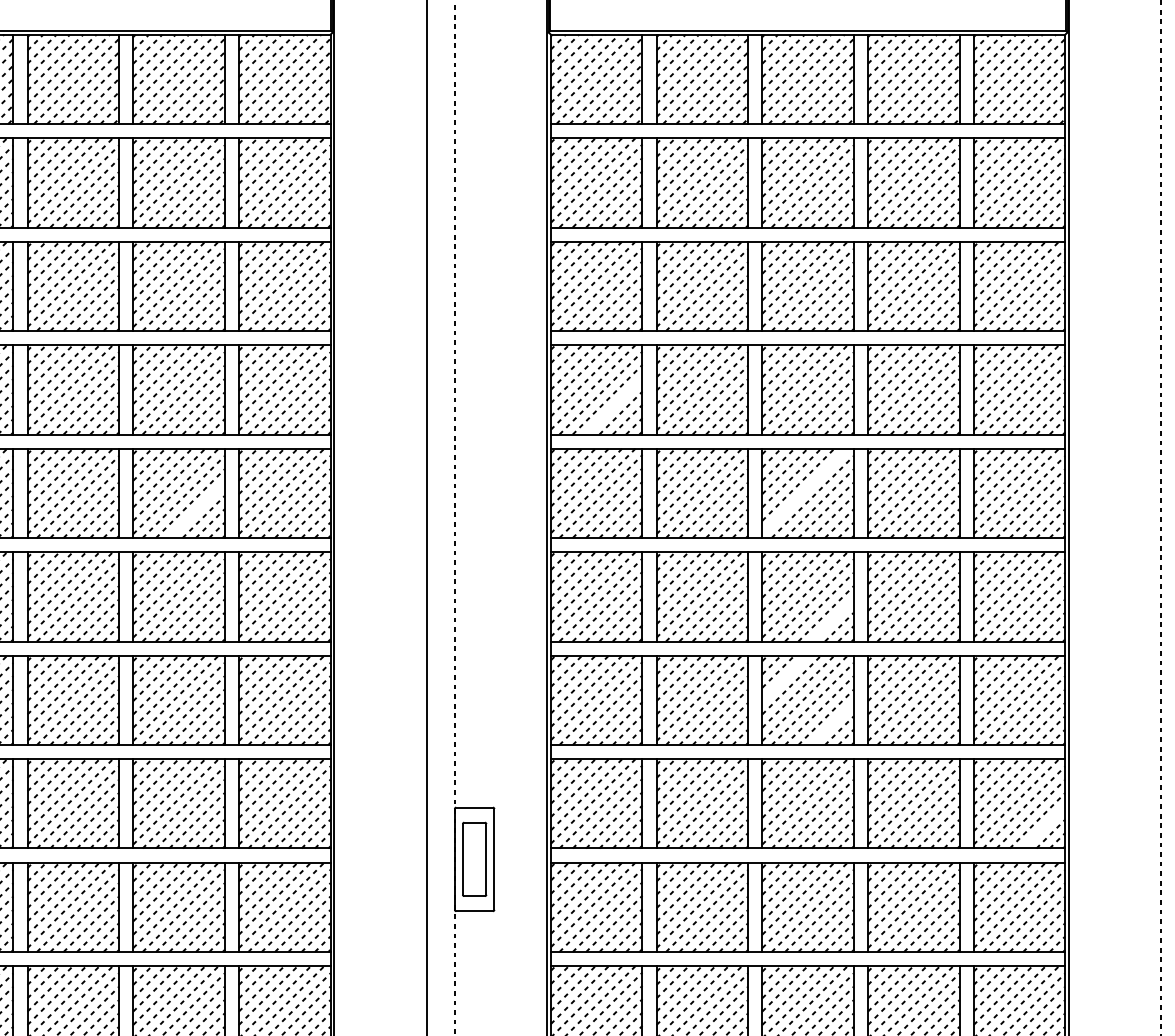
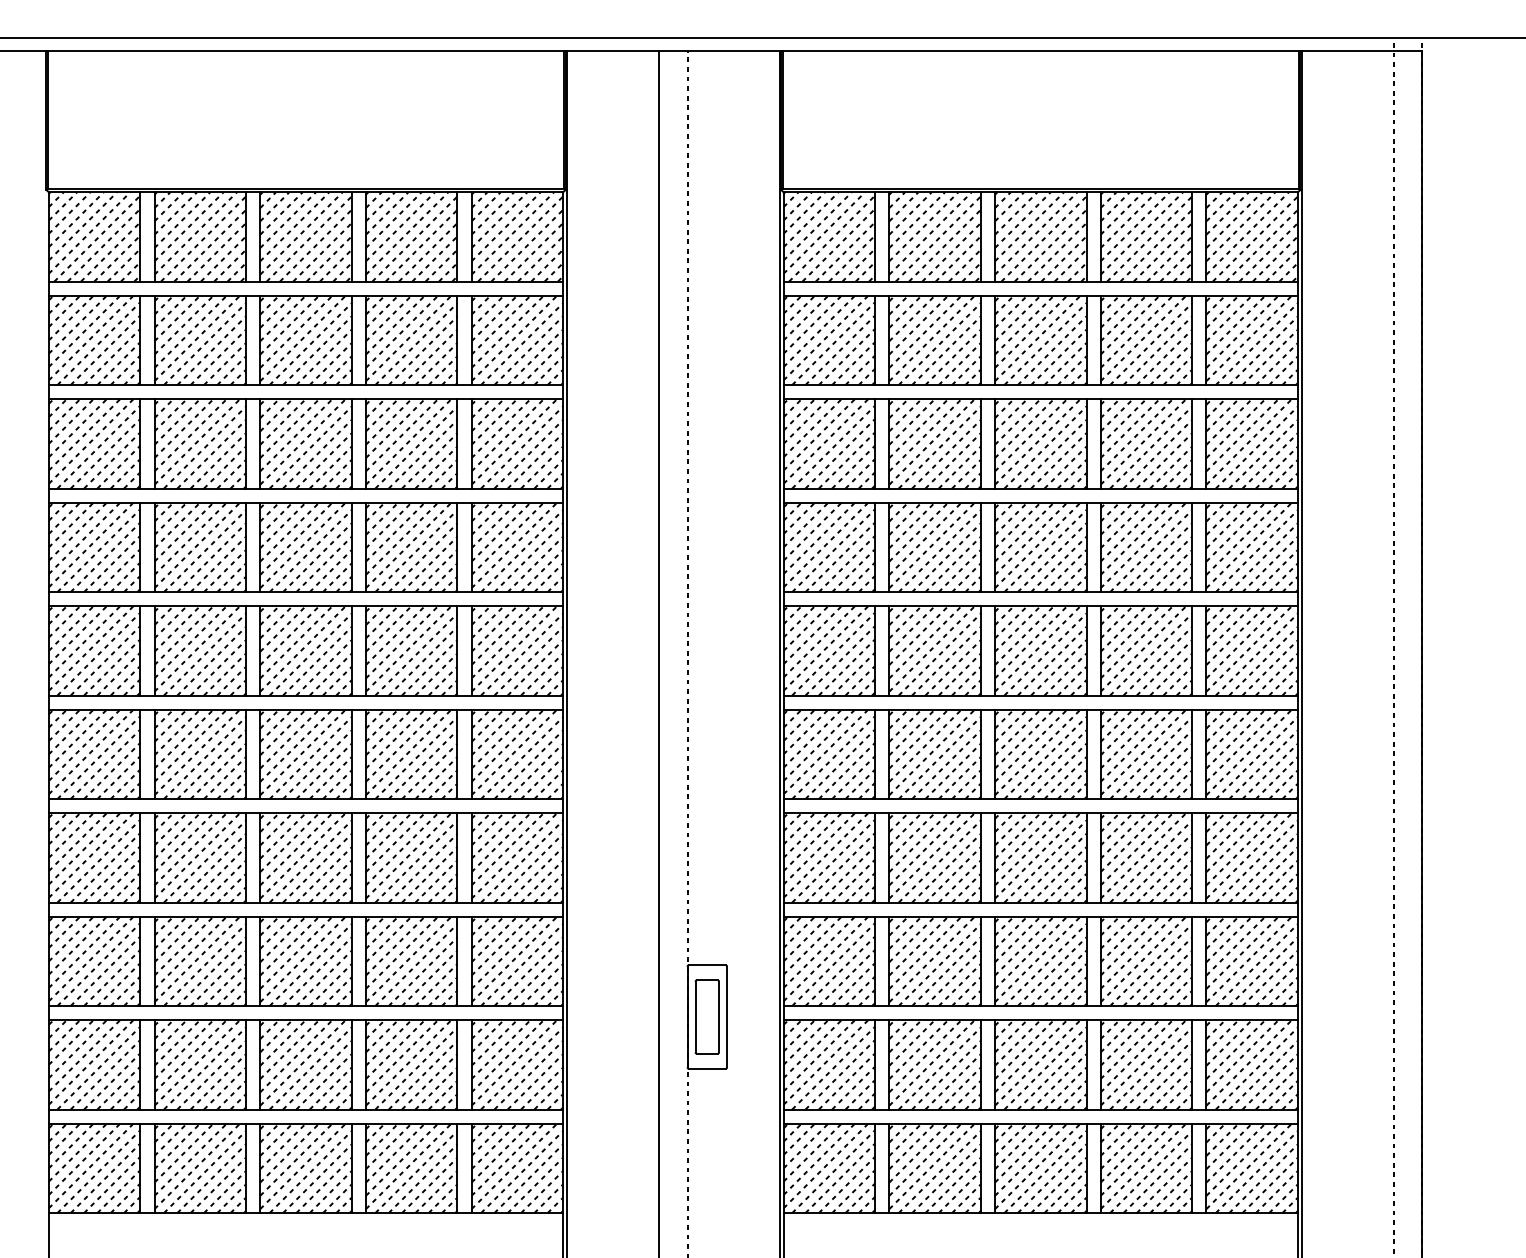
line: (613, 405) -> (846, 563), added
line: (804, 490) -> (1037, 648), added
line: (196, 509) -> (429, 667), added
line: (832, 620) -> (1065, 778), added
line: (784, 677) -> (1017, 835), added
line: (832, 723) -> (1065, 881), added
line: (1043, 826) -> (1276, 984), added

